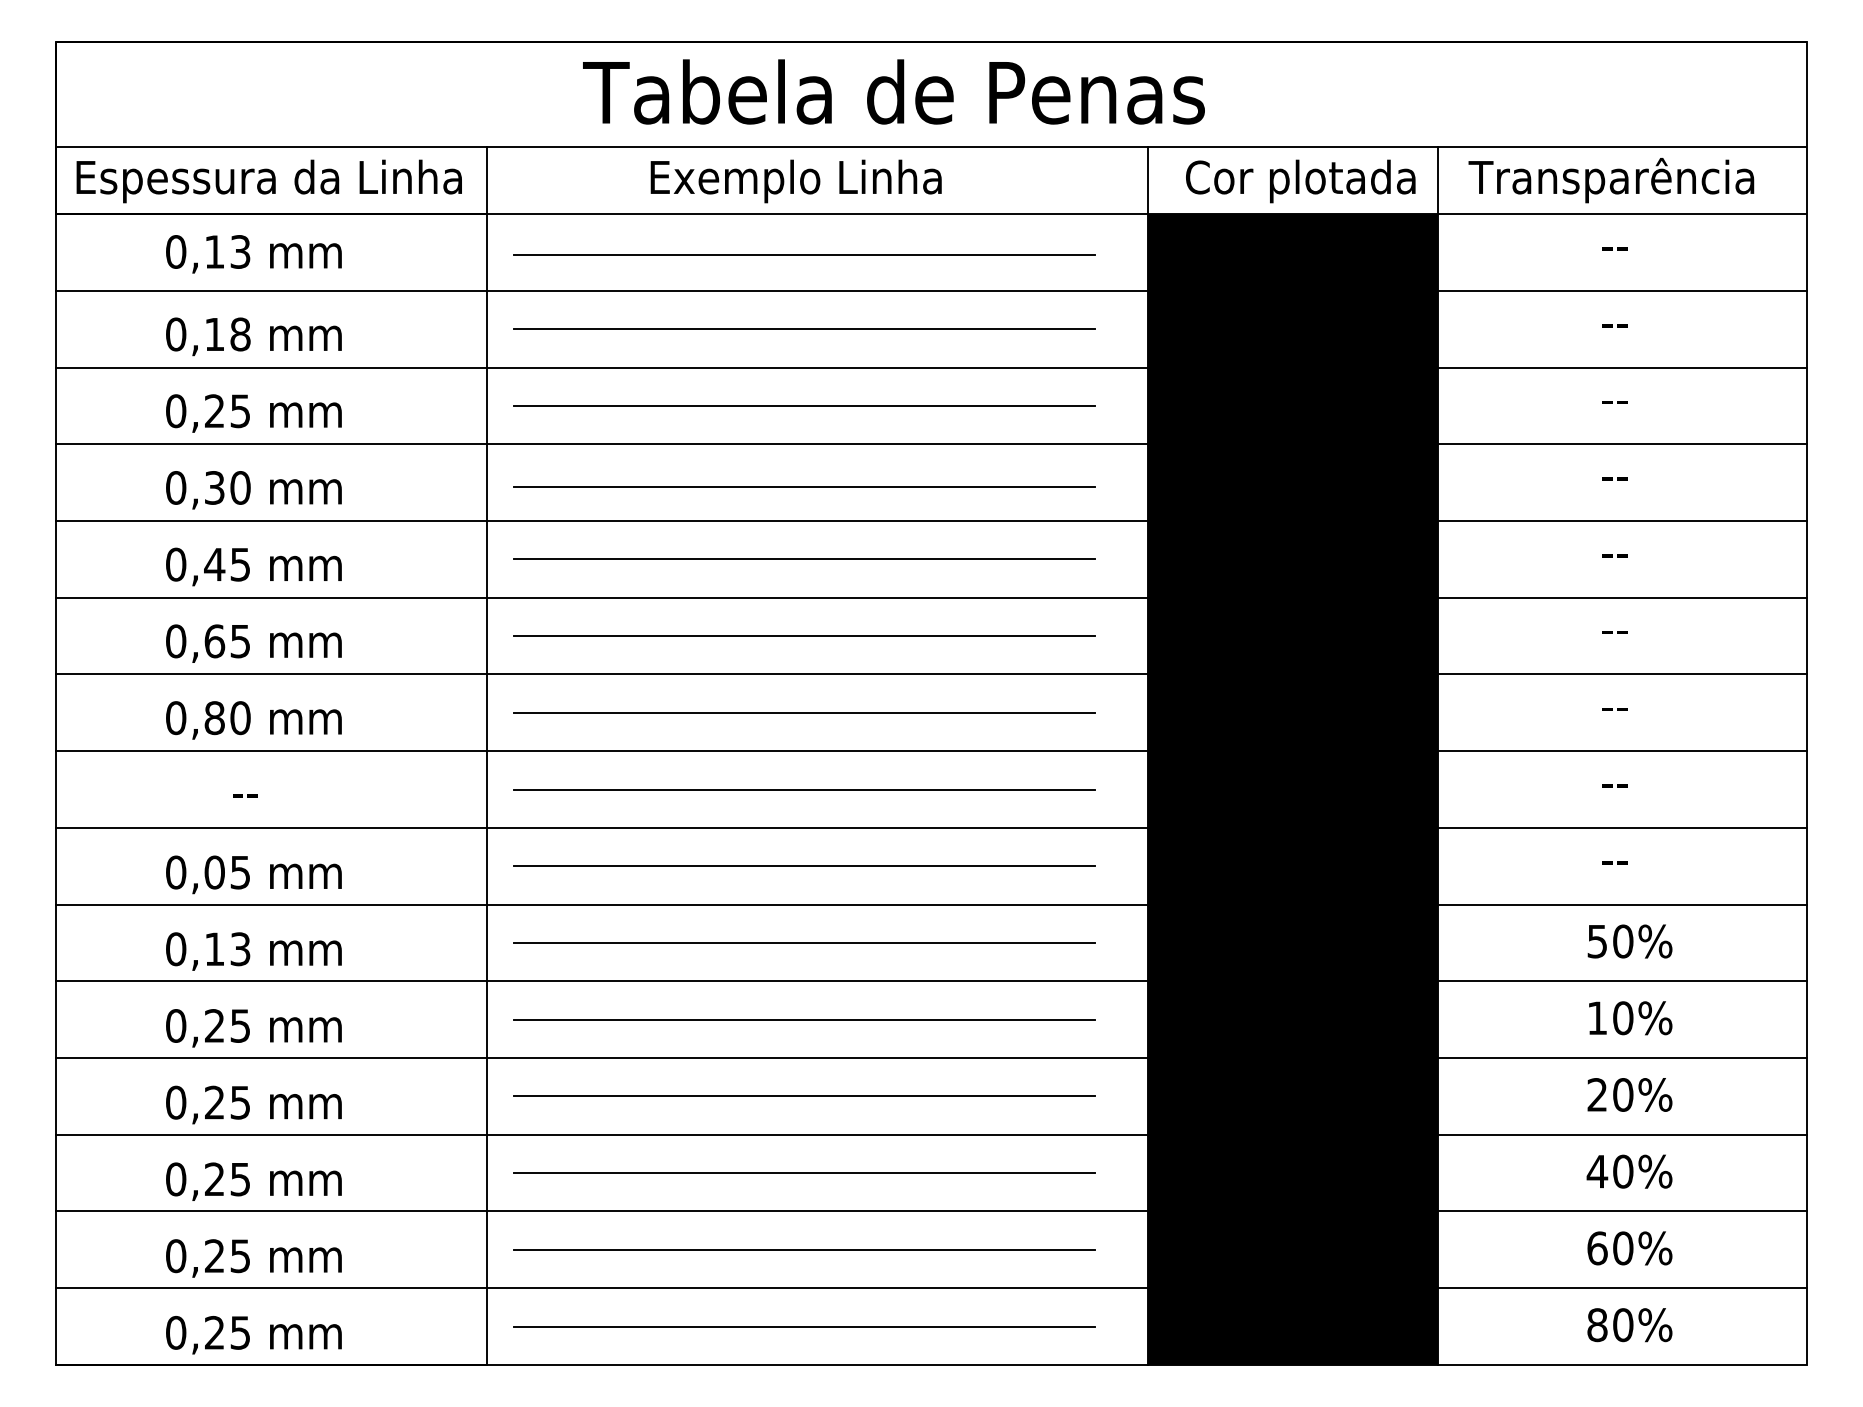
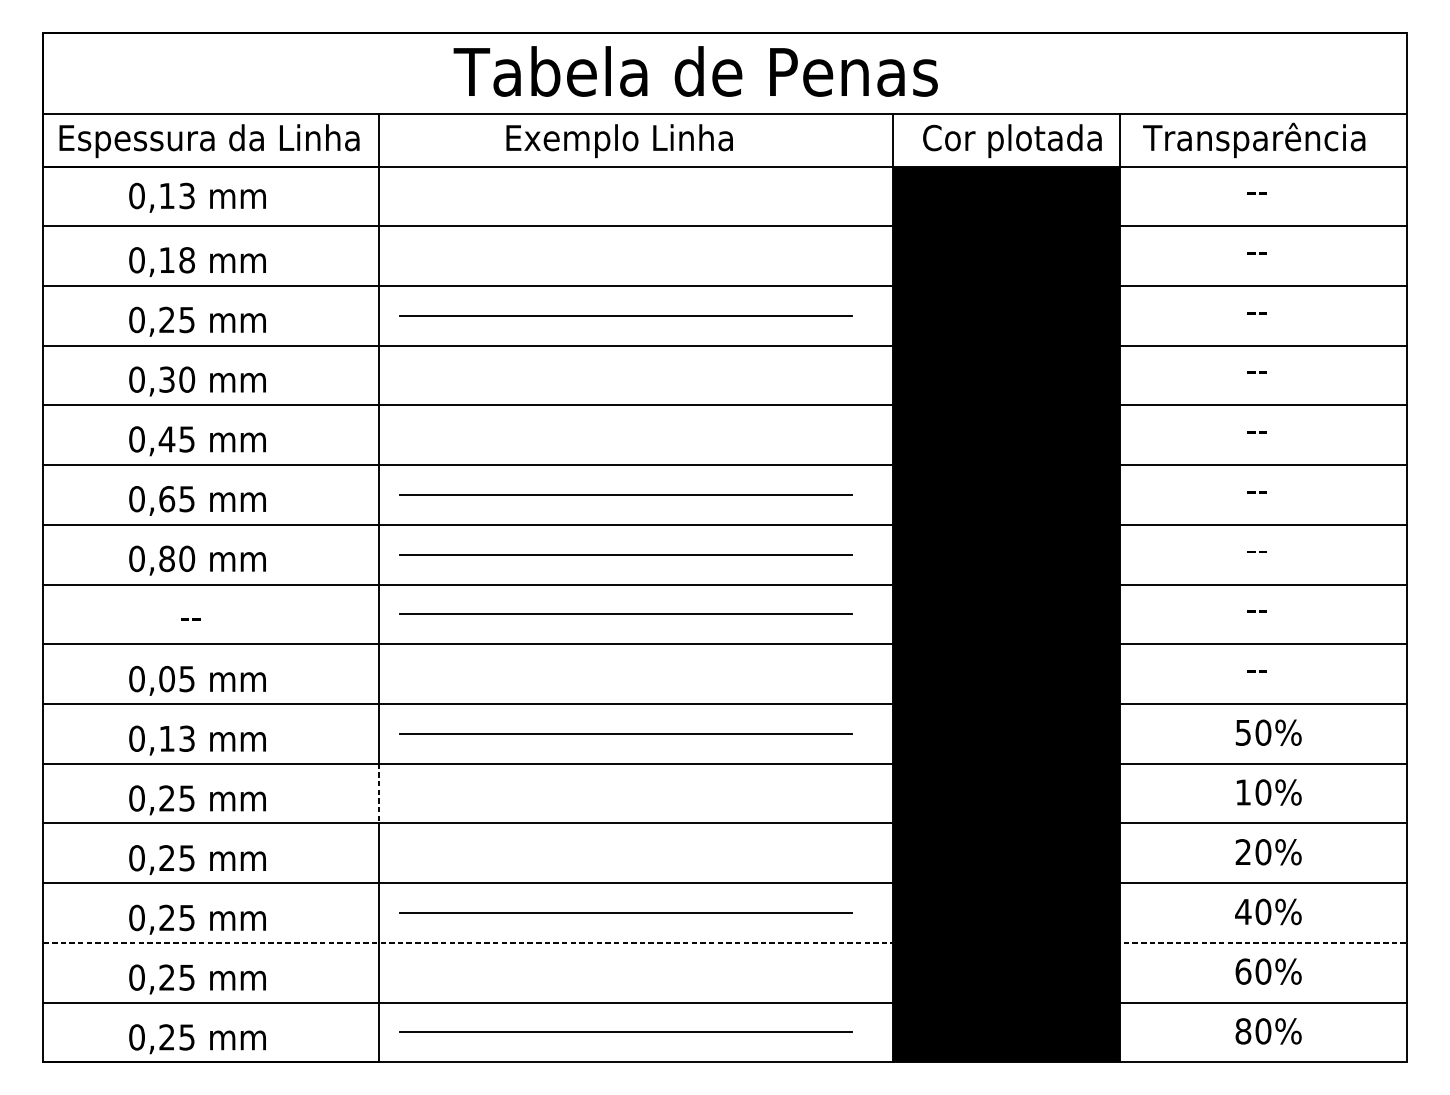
line: (804, 255) -> (626, 198), removed
line: (804, 329) -> (626, 256), removed
line: (804, 487) -> (626, 379), removed
line: (804, 559) -> (626, 435), removed
line: (804, 866) -> (626, 674), removed
line: (804, 1019) -> (626, 793), removed
line: (487, 1020) -> (379, 794), solid -> dashed
line: (804, 1096) -> (626, 853), removed
line: (931, 1211) -> (725, 942), solid -> dashed
line: (804, 1249) -> (626, 972), removed

